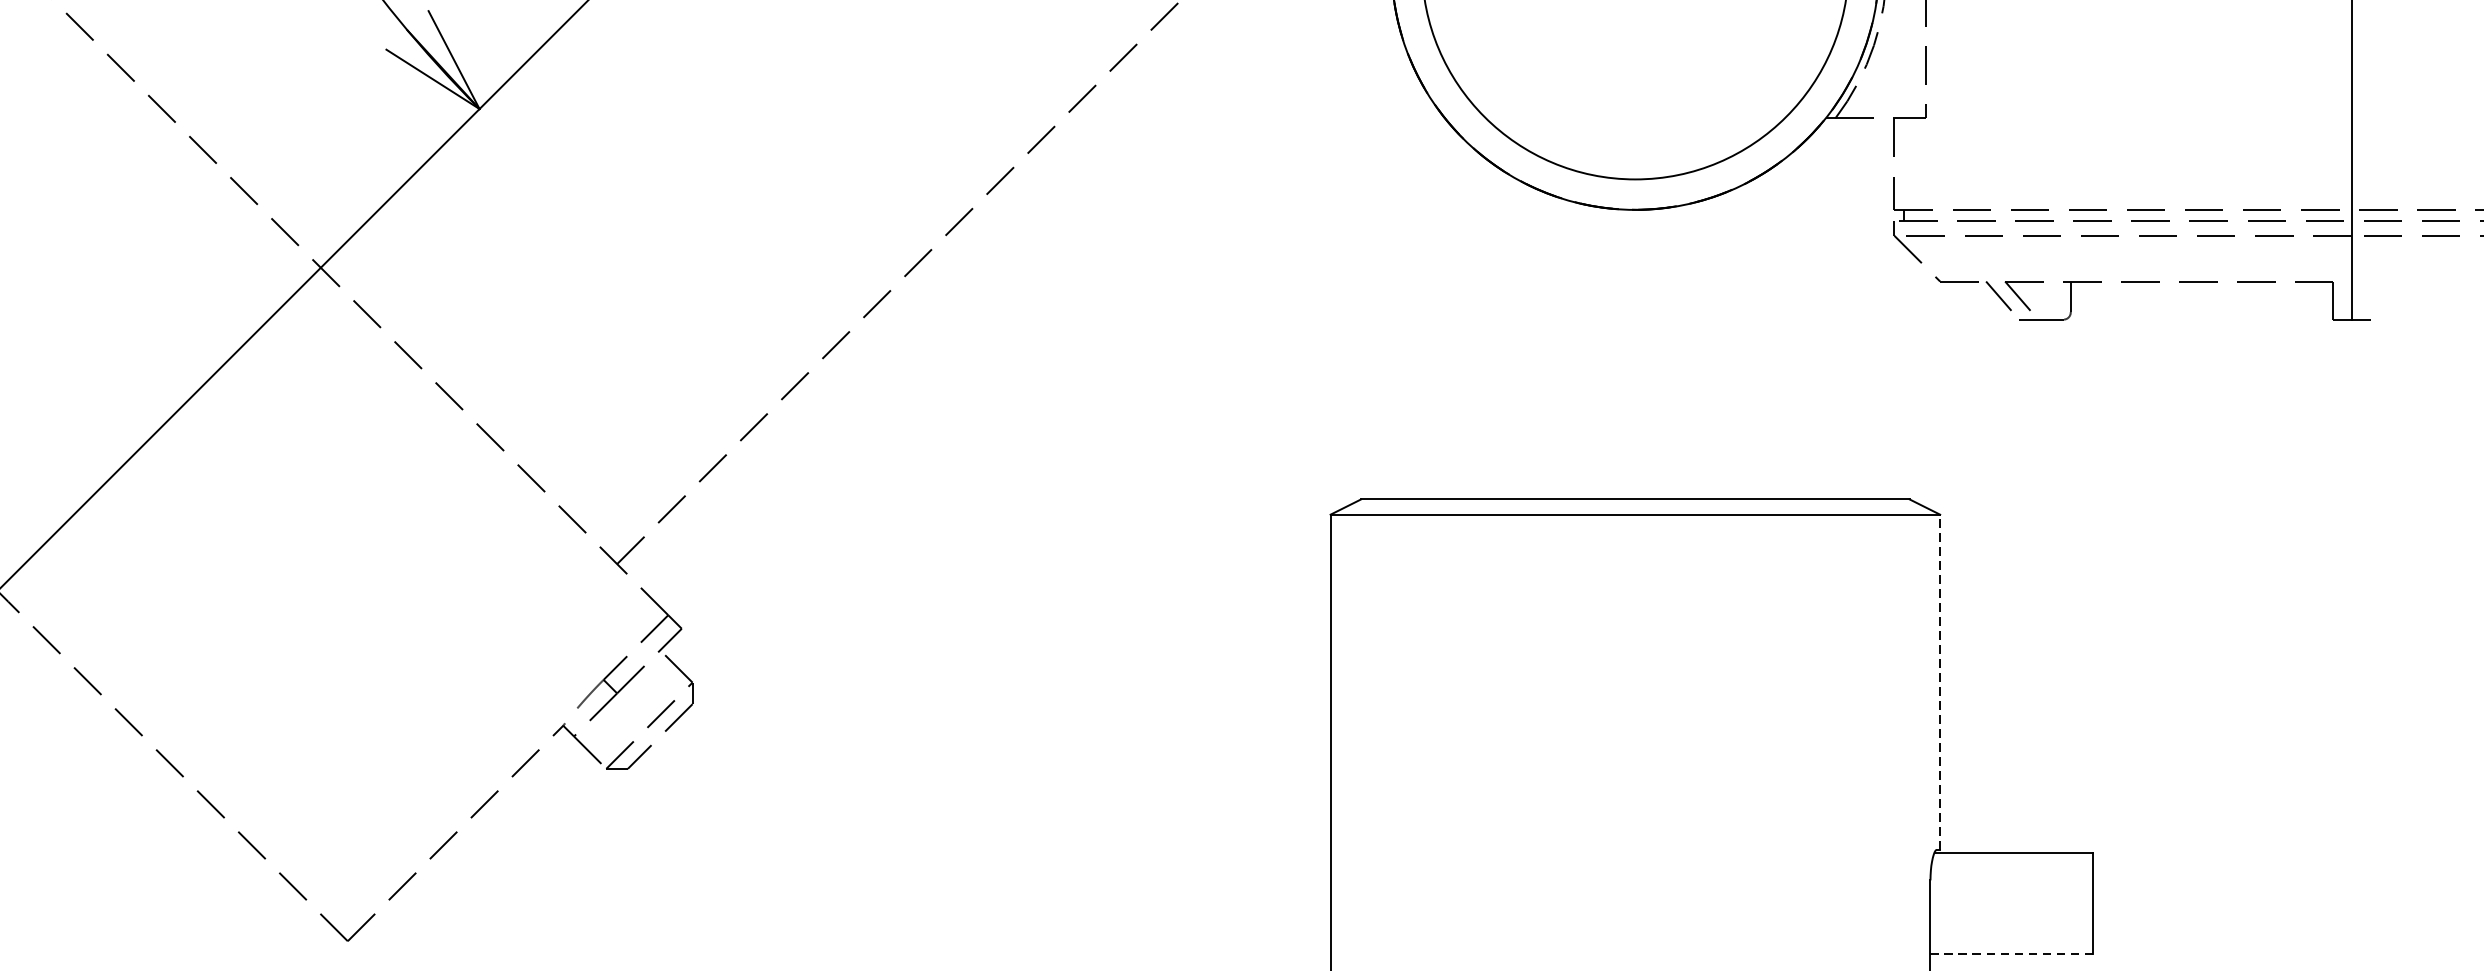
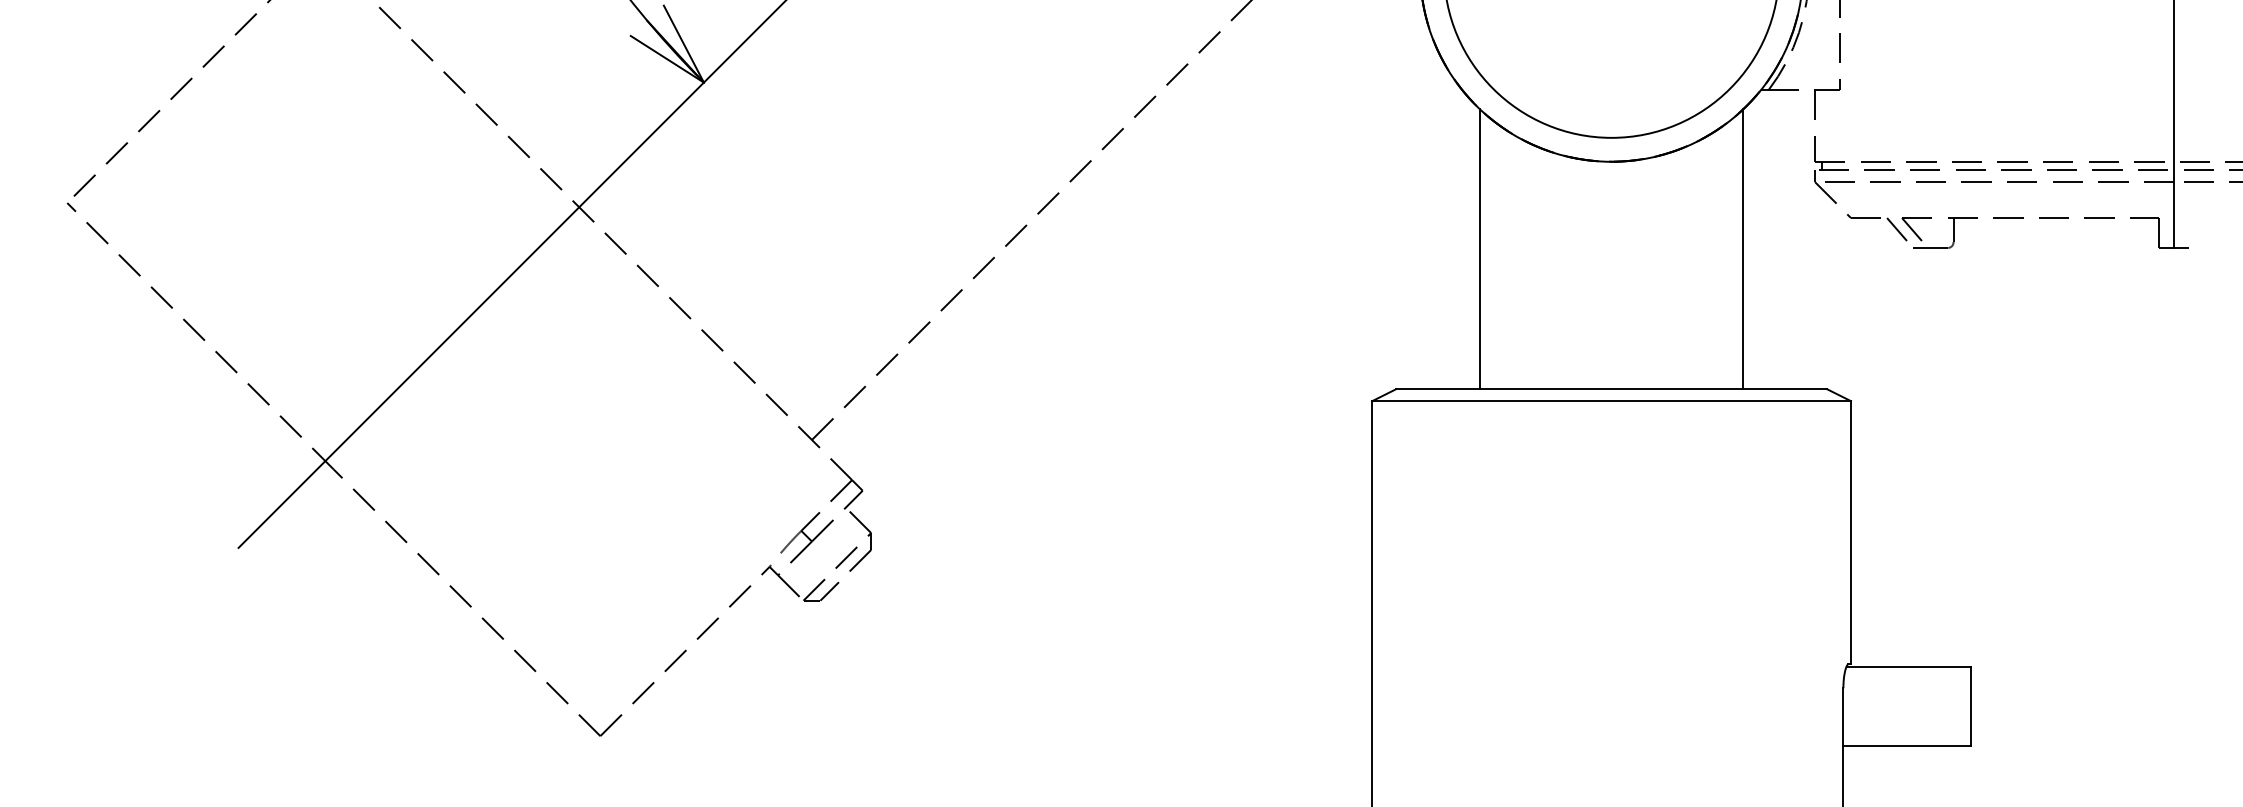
line: (1467, 321) -> (1479, 249), added
line: (1803, 321) -> (1743, 249), added
line: (1939, 681) -> (1850, 532), dashed -> solid
line: (2012, 953) -> (1907, 745), dashed -> solid

